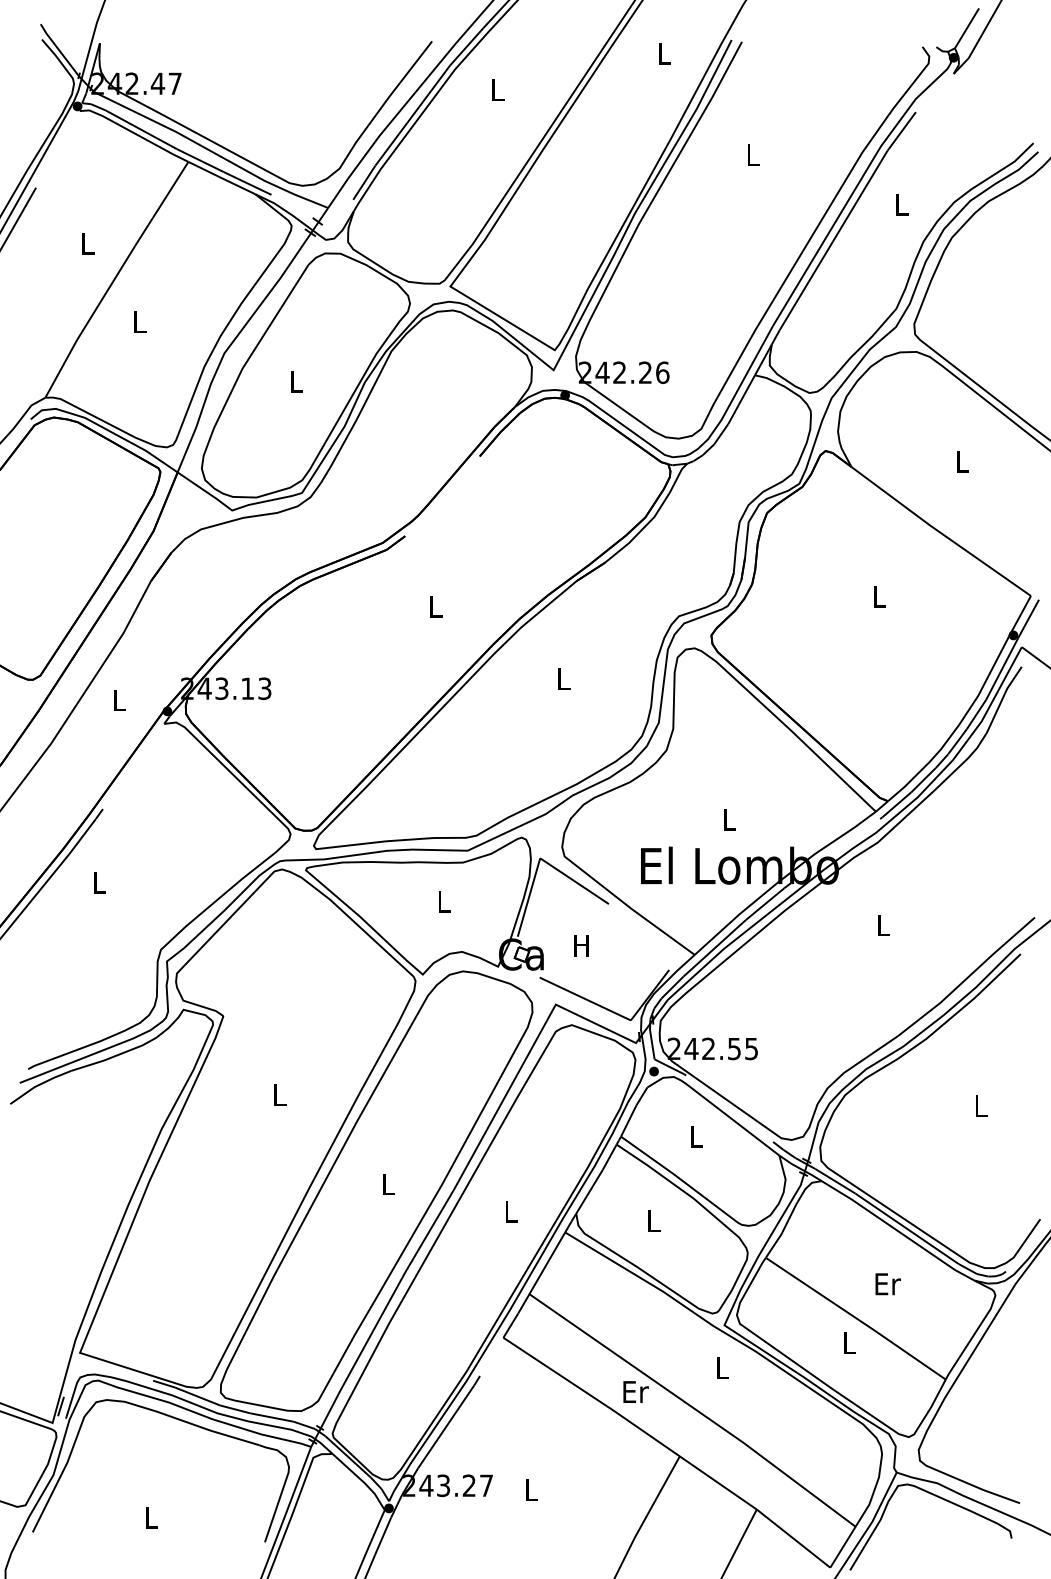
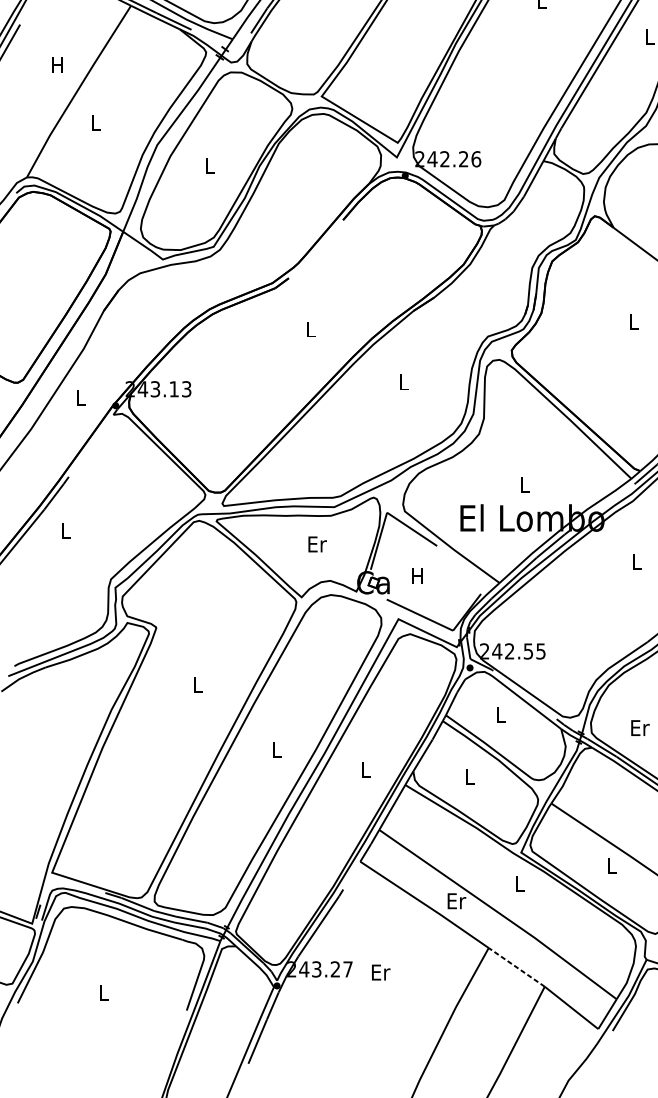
text: (87, 243) -> (57, 65), L -> H
text: (444, 901) -> (317, 544), L -> Er
text: (887, 1284) -> (639, 728), moved
line: (718, 1482) -> (516, 967), solid -> dashed
text: (531, 1489) -> (380, 972), L -> Er

